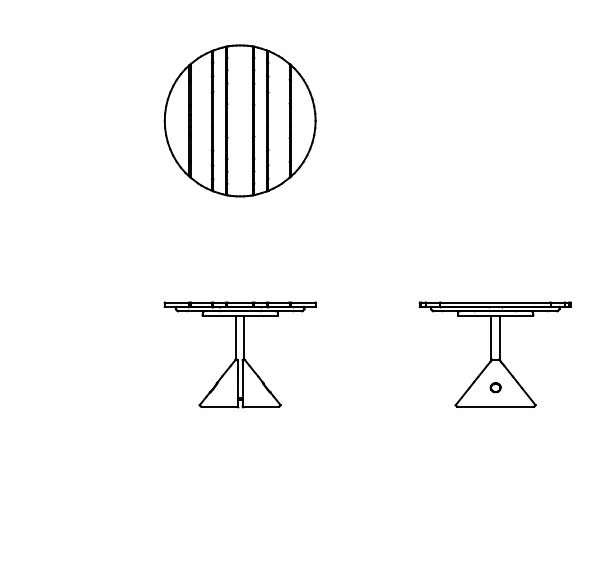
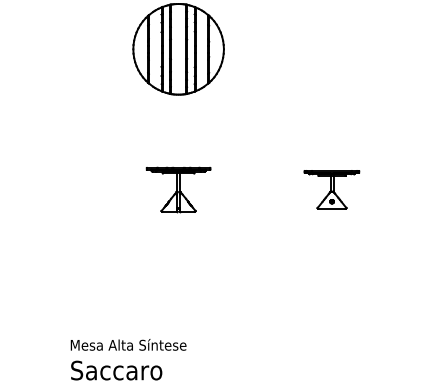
part: (239, 354) -> (178, 189), size x0.7
part: (494, 354) -> (331, 189), size x0.6

